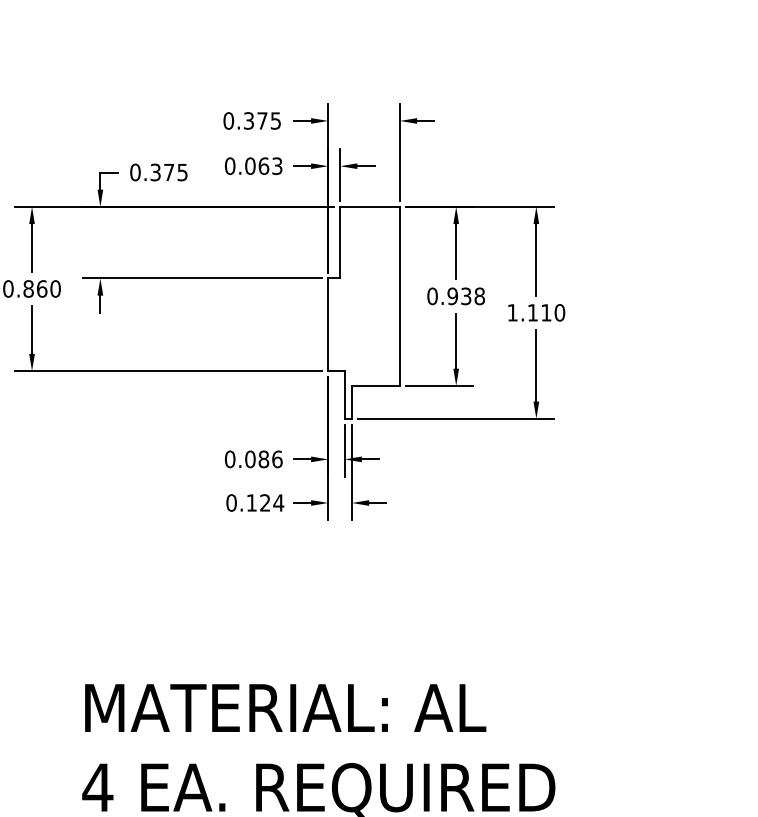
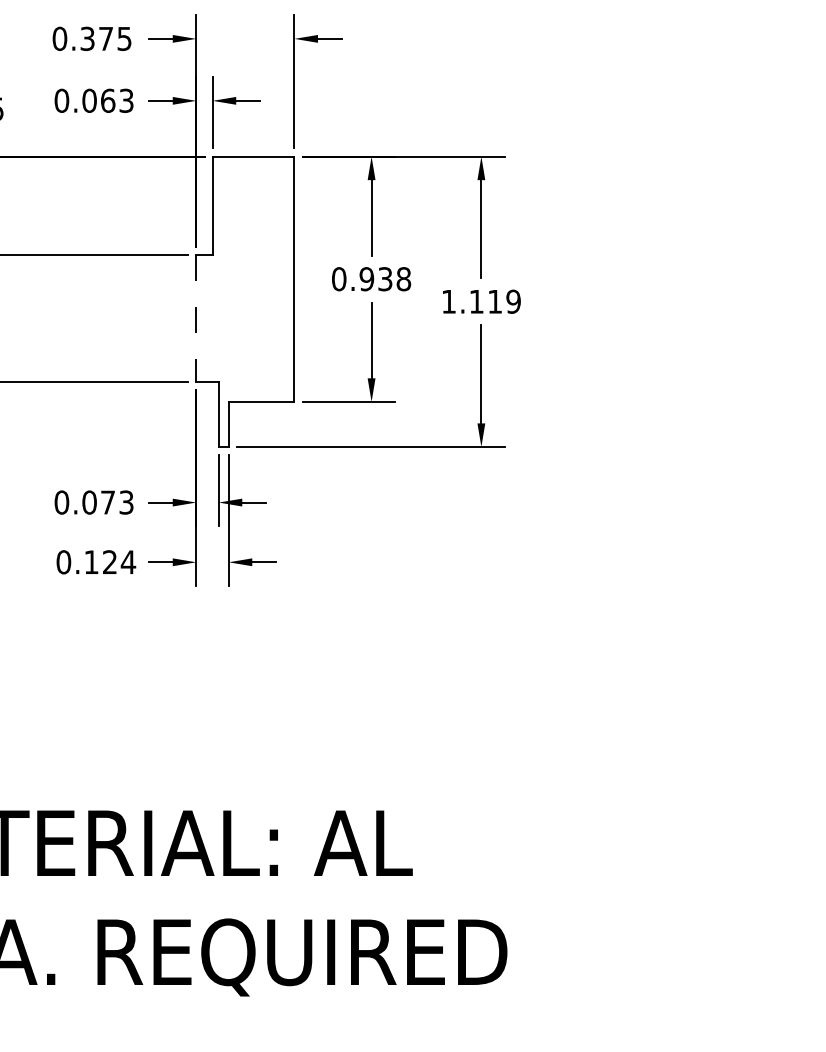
text: (559, 312) -> (513, 301), 1.110 -> 1.119
line: (328, 325) -> (196, 319), solid -> dashed
text: (270, 459) -> (117, 502), 0.086 -> 0.073

